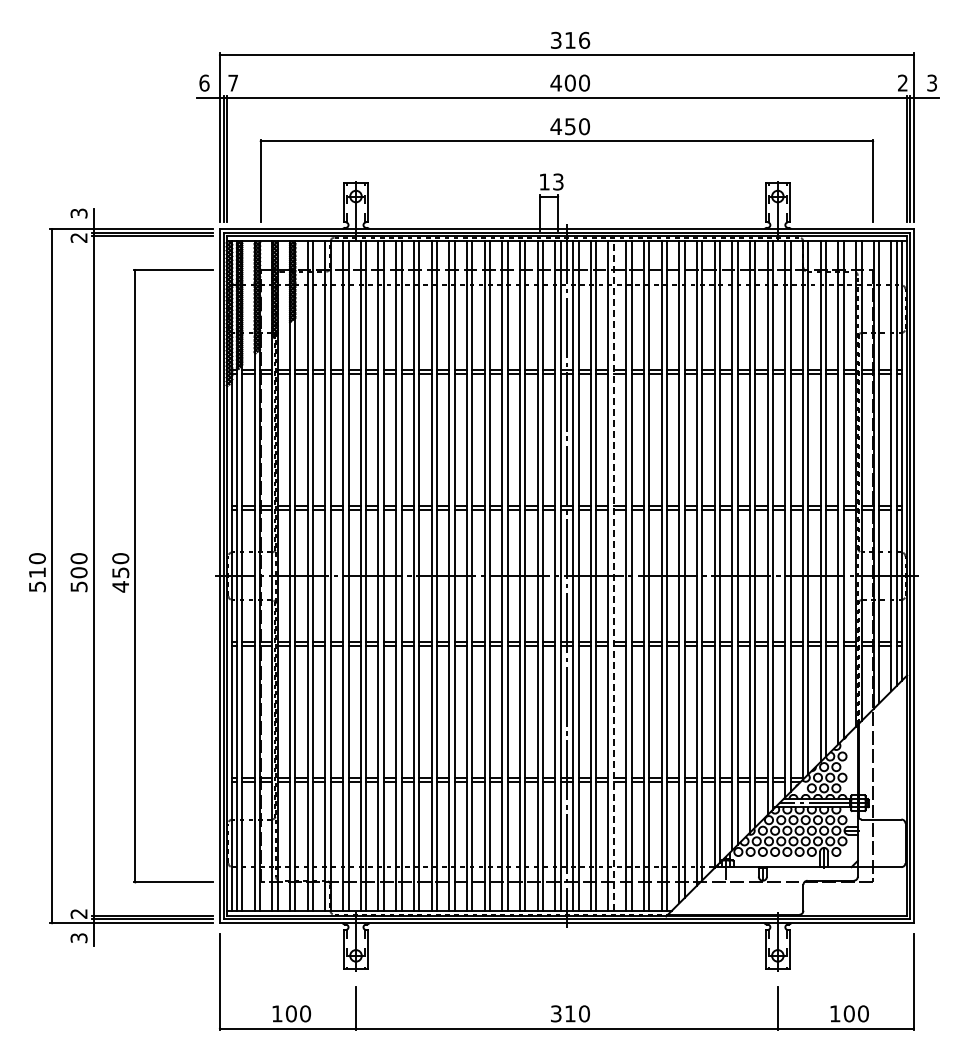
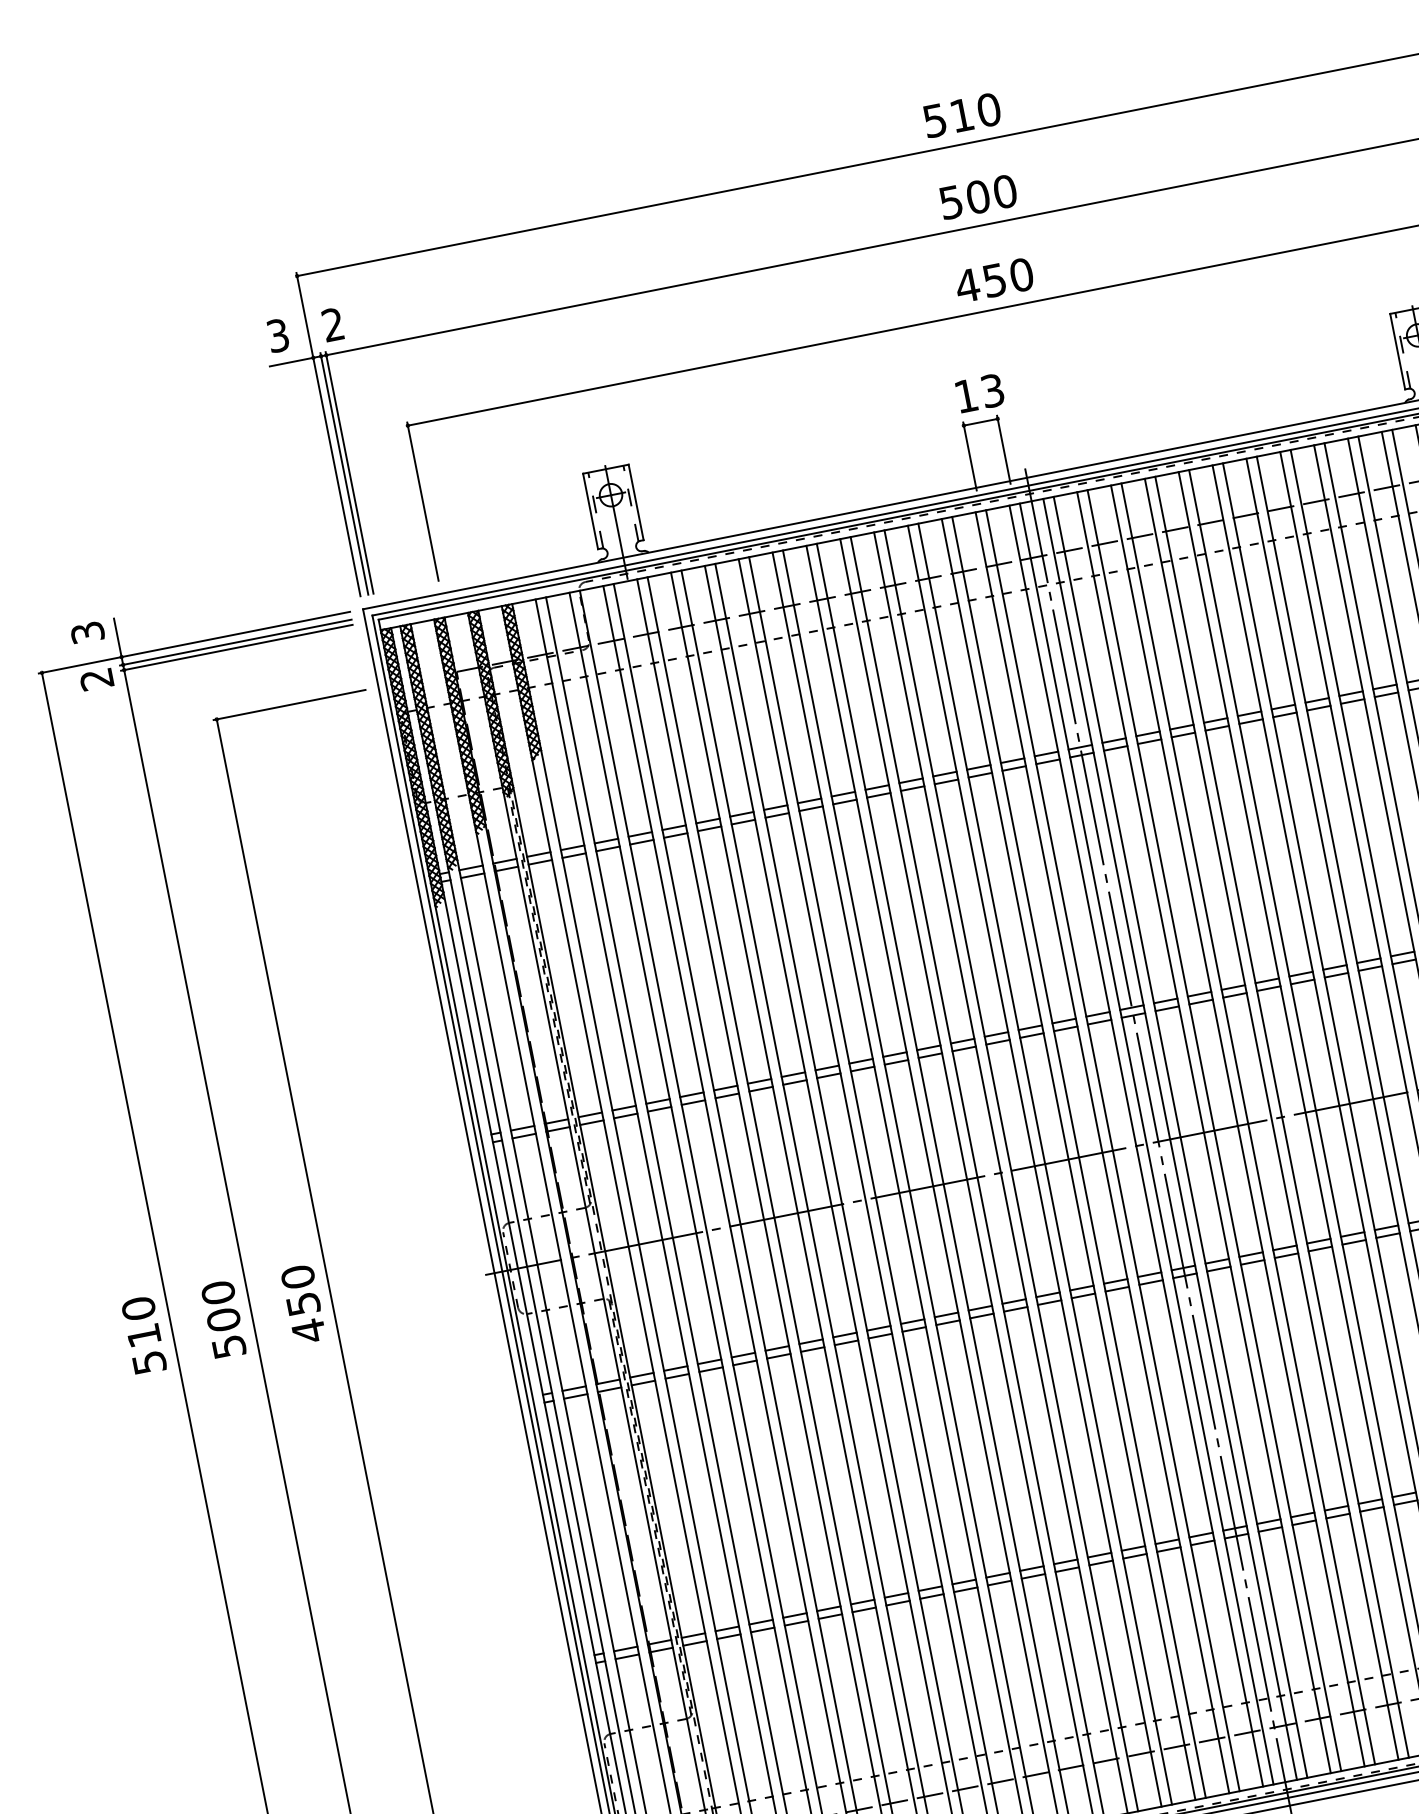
text: (570, 39) -> (961, 113), 316 -> 510
text: (204, 82) -> (277, 334), 6 -> 3
text: (232, 82) -> (331, 323), 7 -> 2
text: (556, 82) -> (951, 201), 400 -> 500
line: (613, 576) -> (1247, 1124), dashed -> solid

